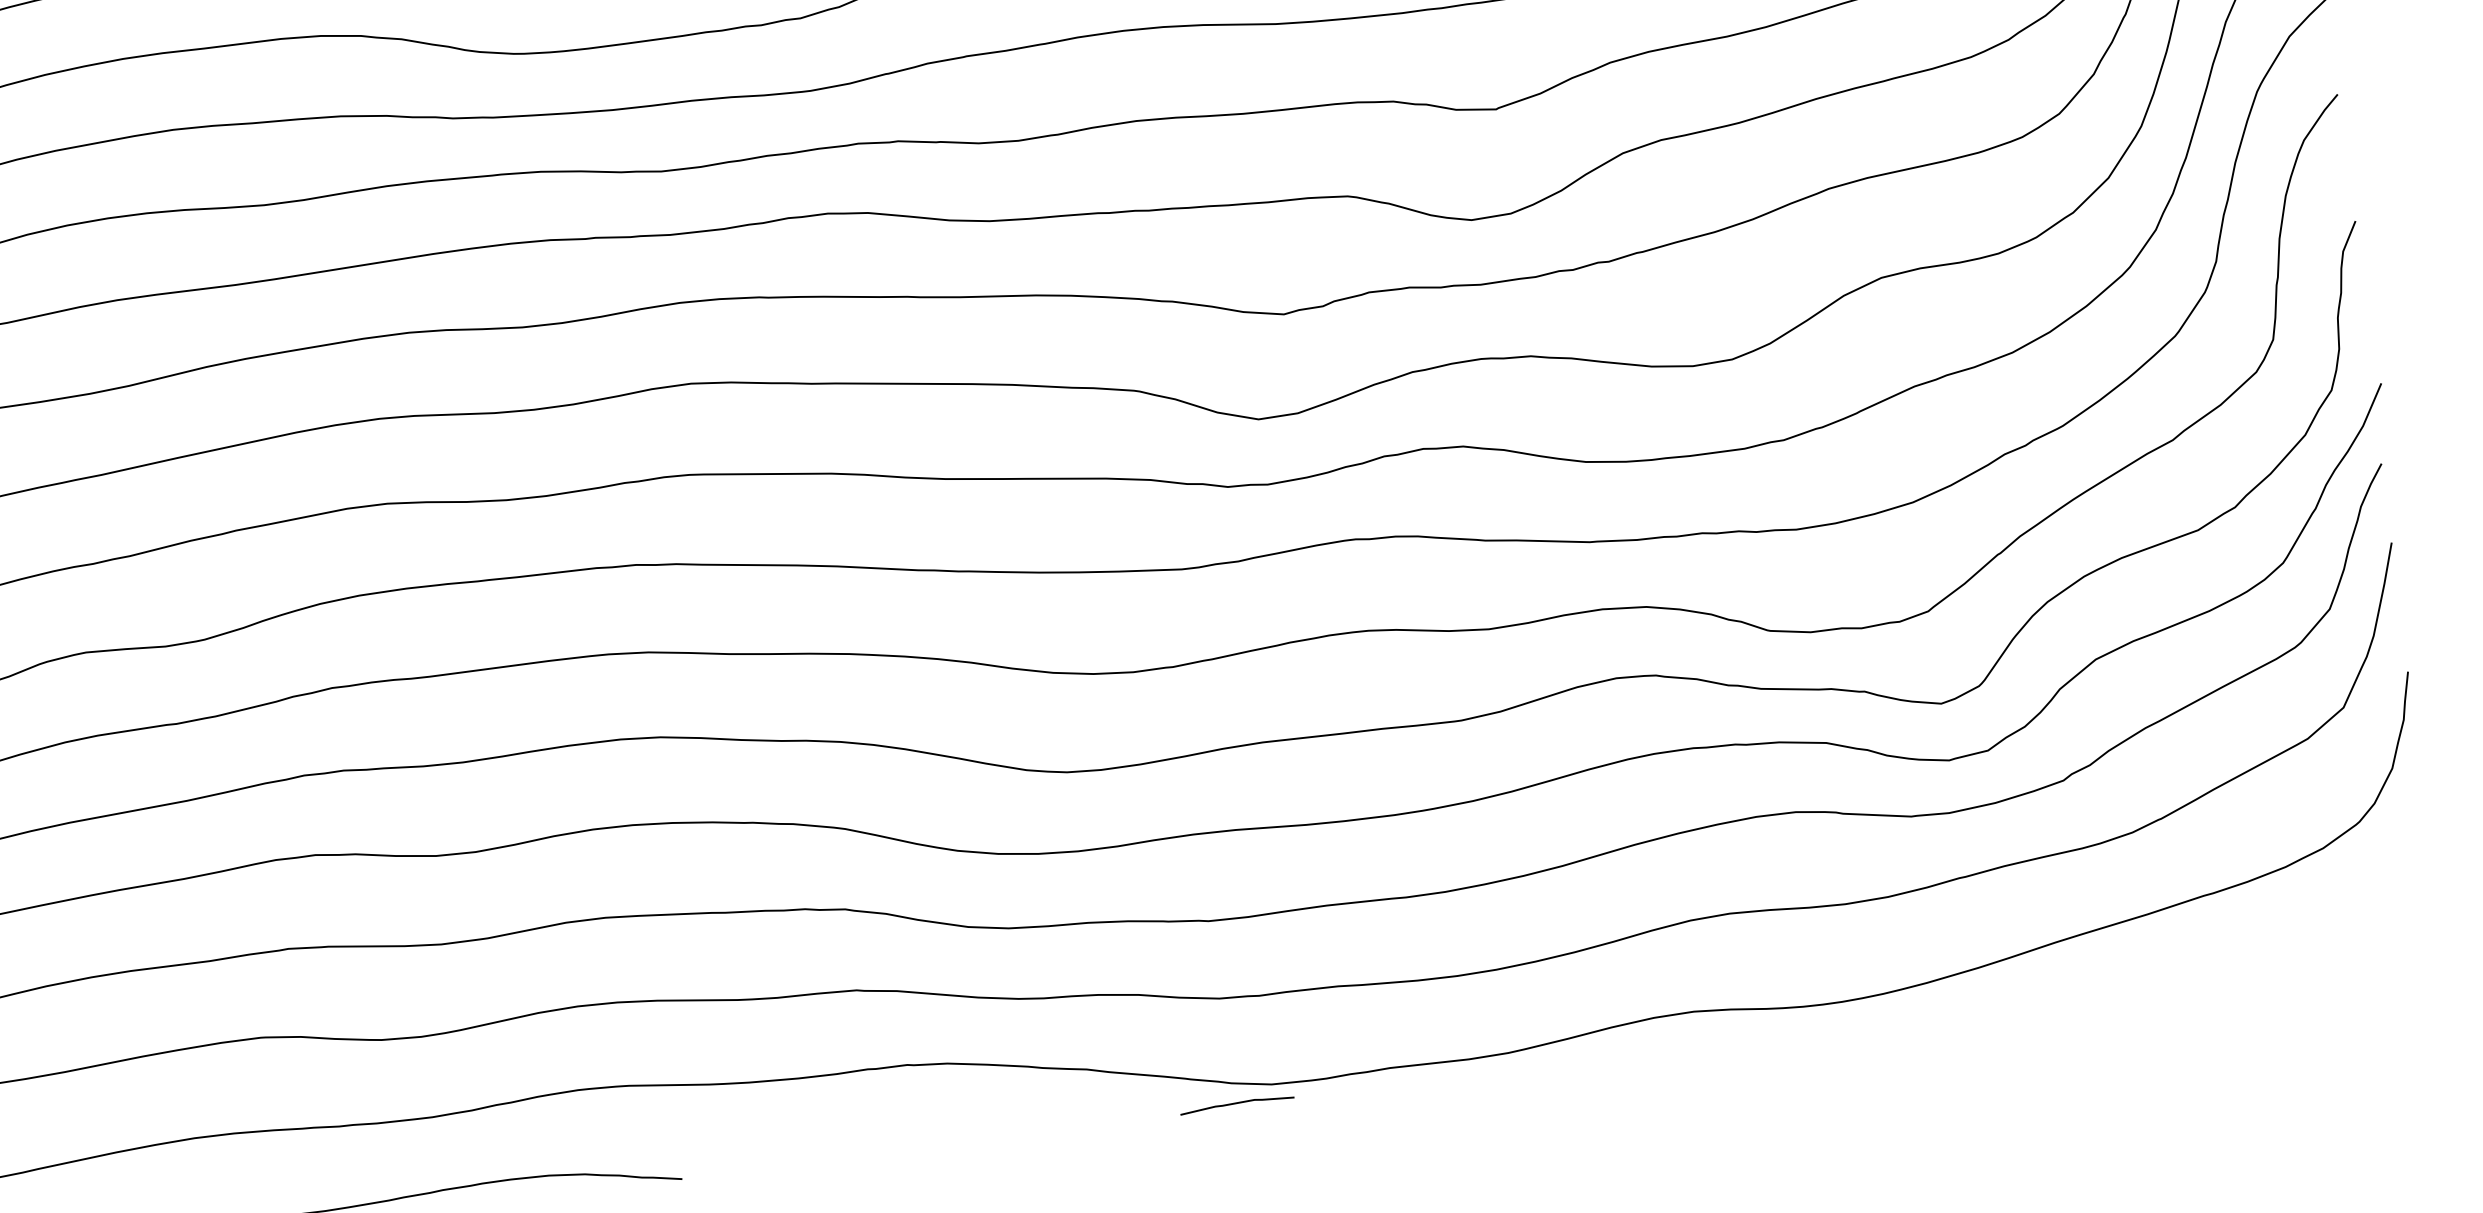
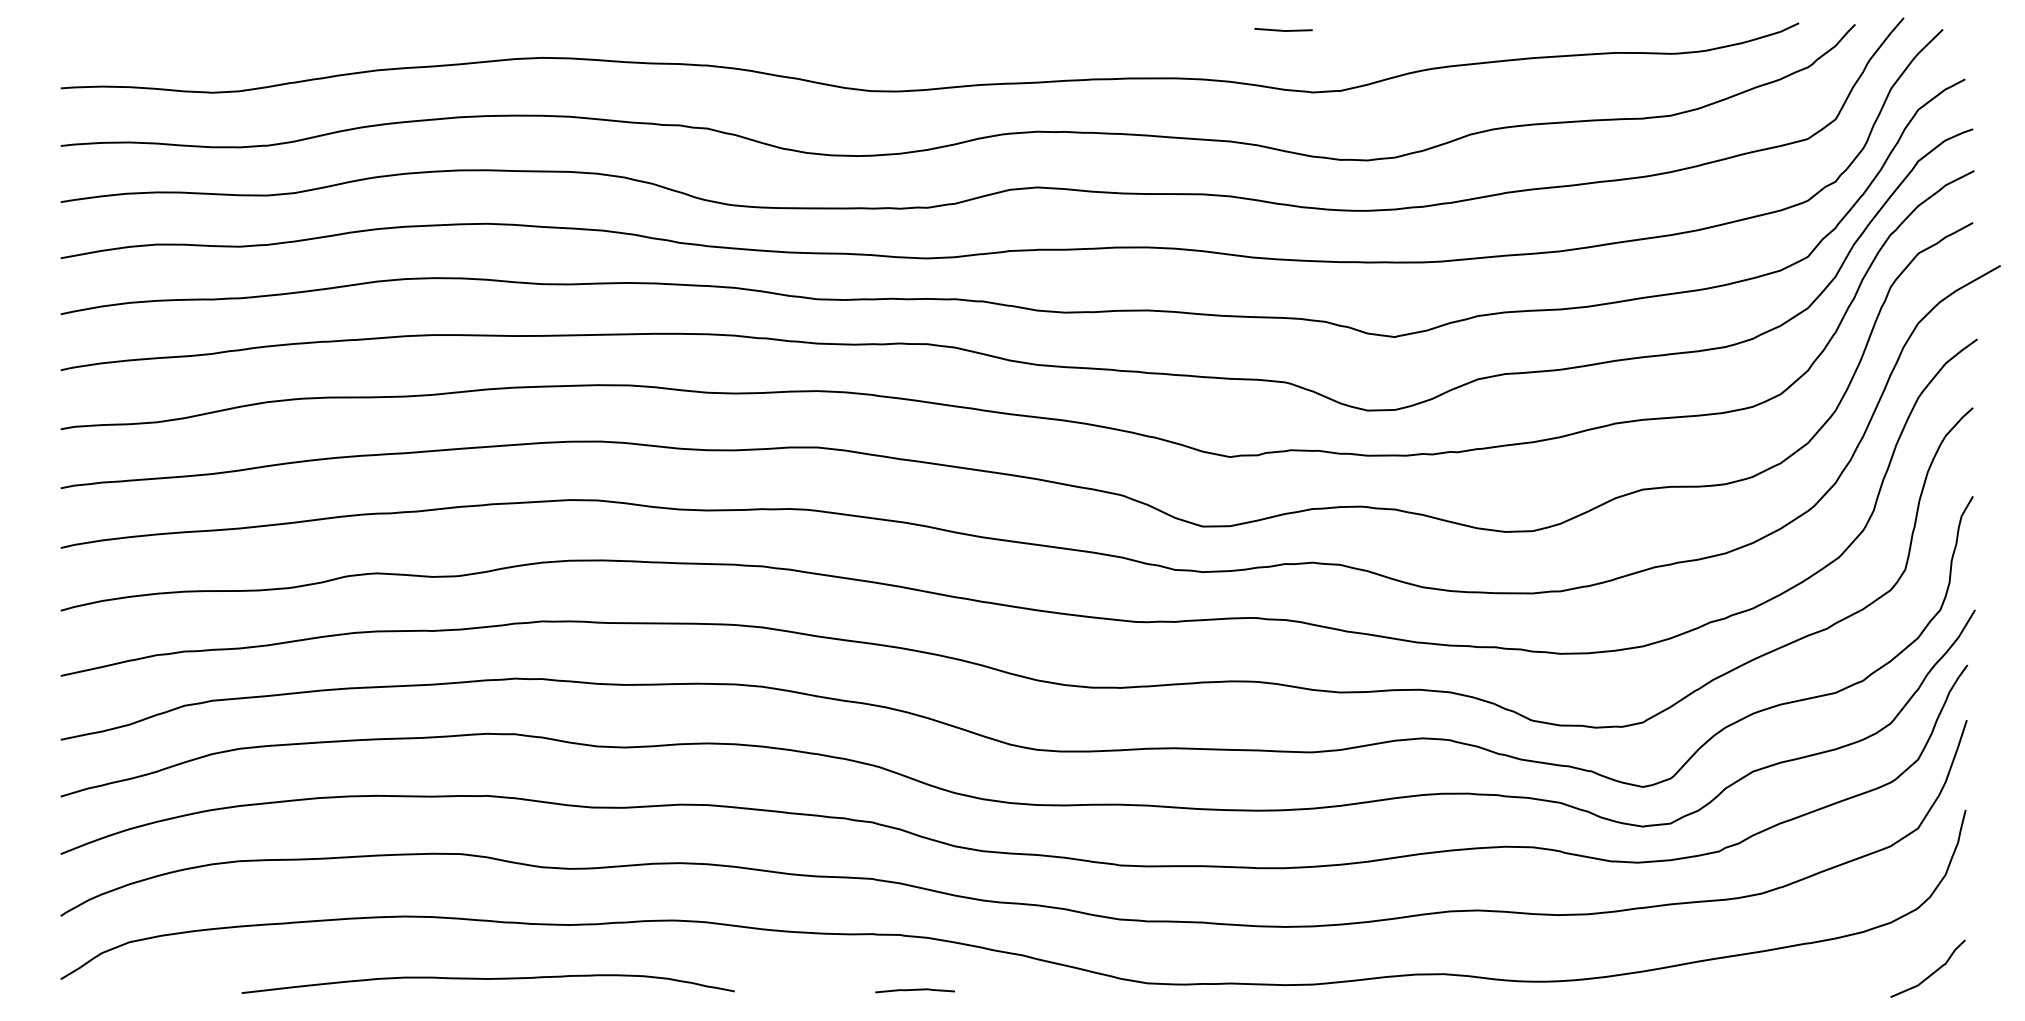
curve: (2393, 910) -> (1932, 972), added
curve: (1236, 1104) -> (914, 990), moved

